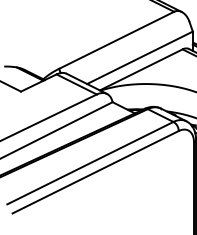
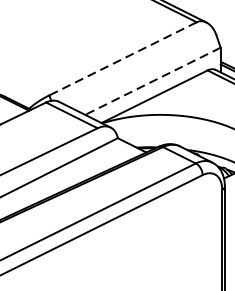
line: (116, 40) -> (122, 59), solid -> dashed
line: (139, 57) -> (152, 80), solid -> dashed

